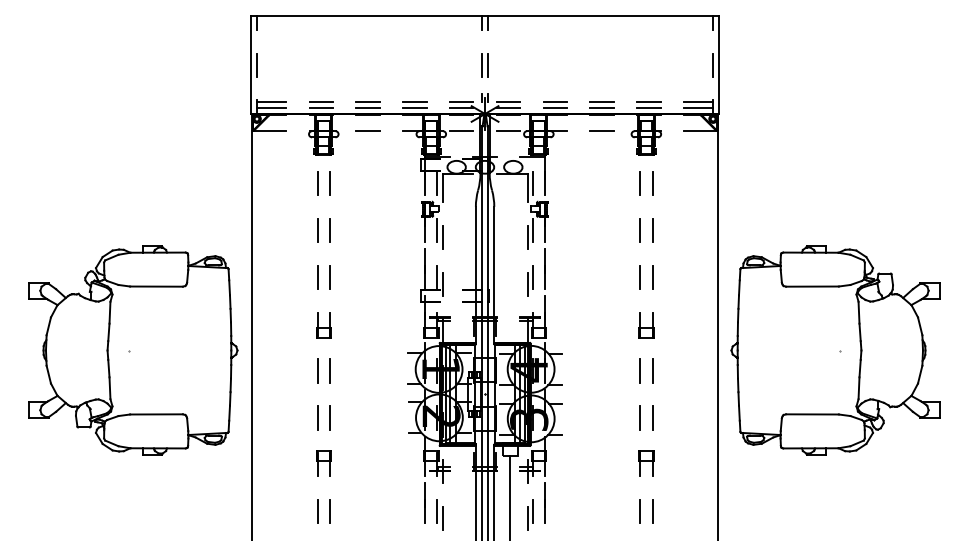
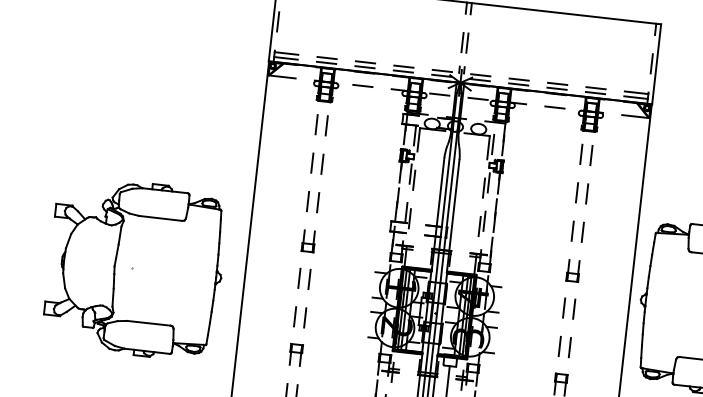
part: (133, 350) -> (135, 268), moved

